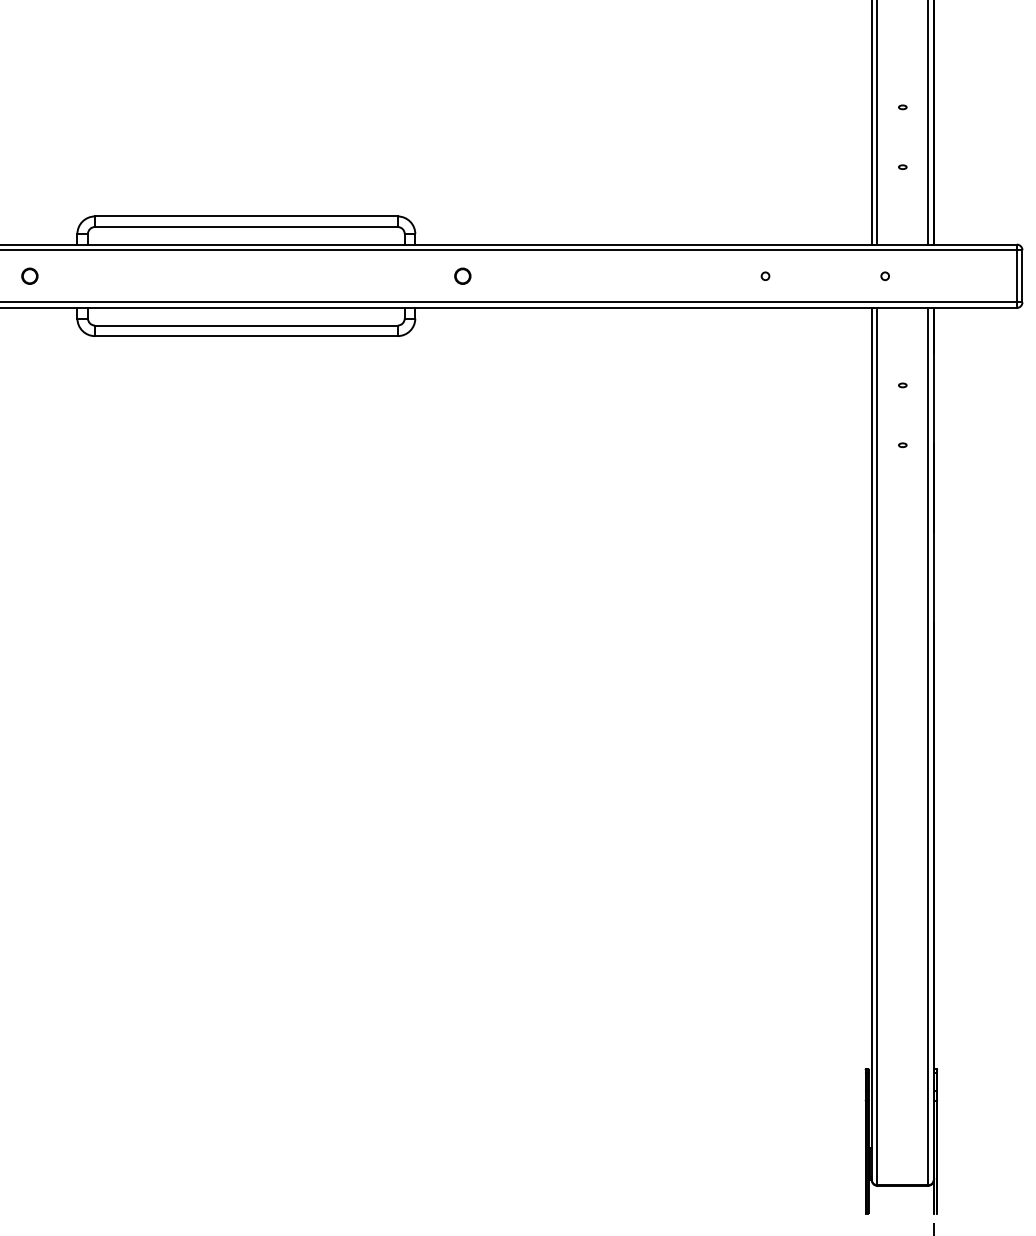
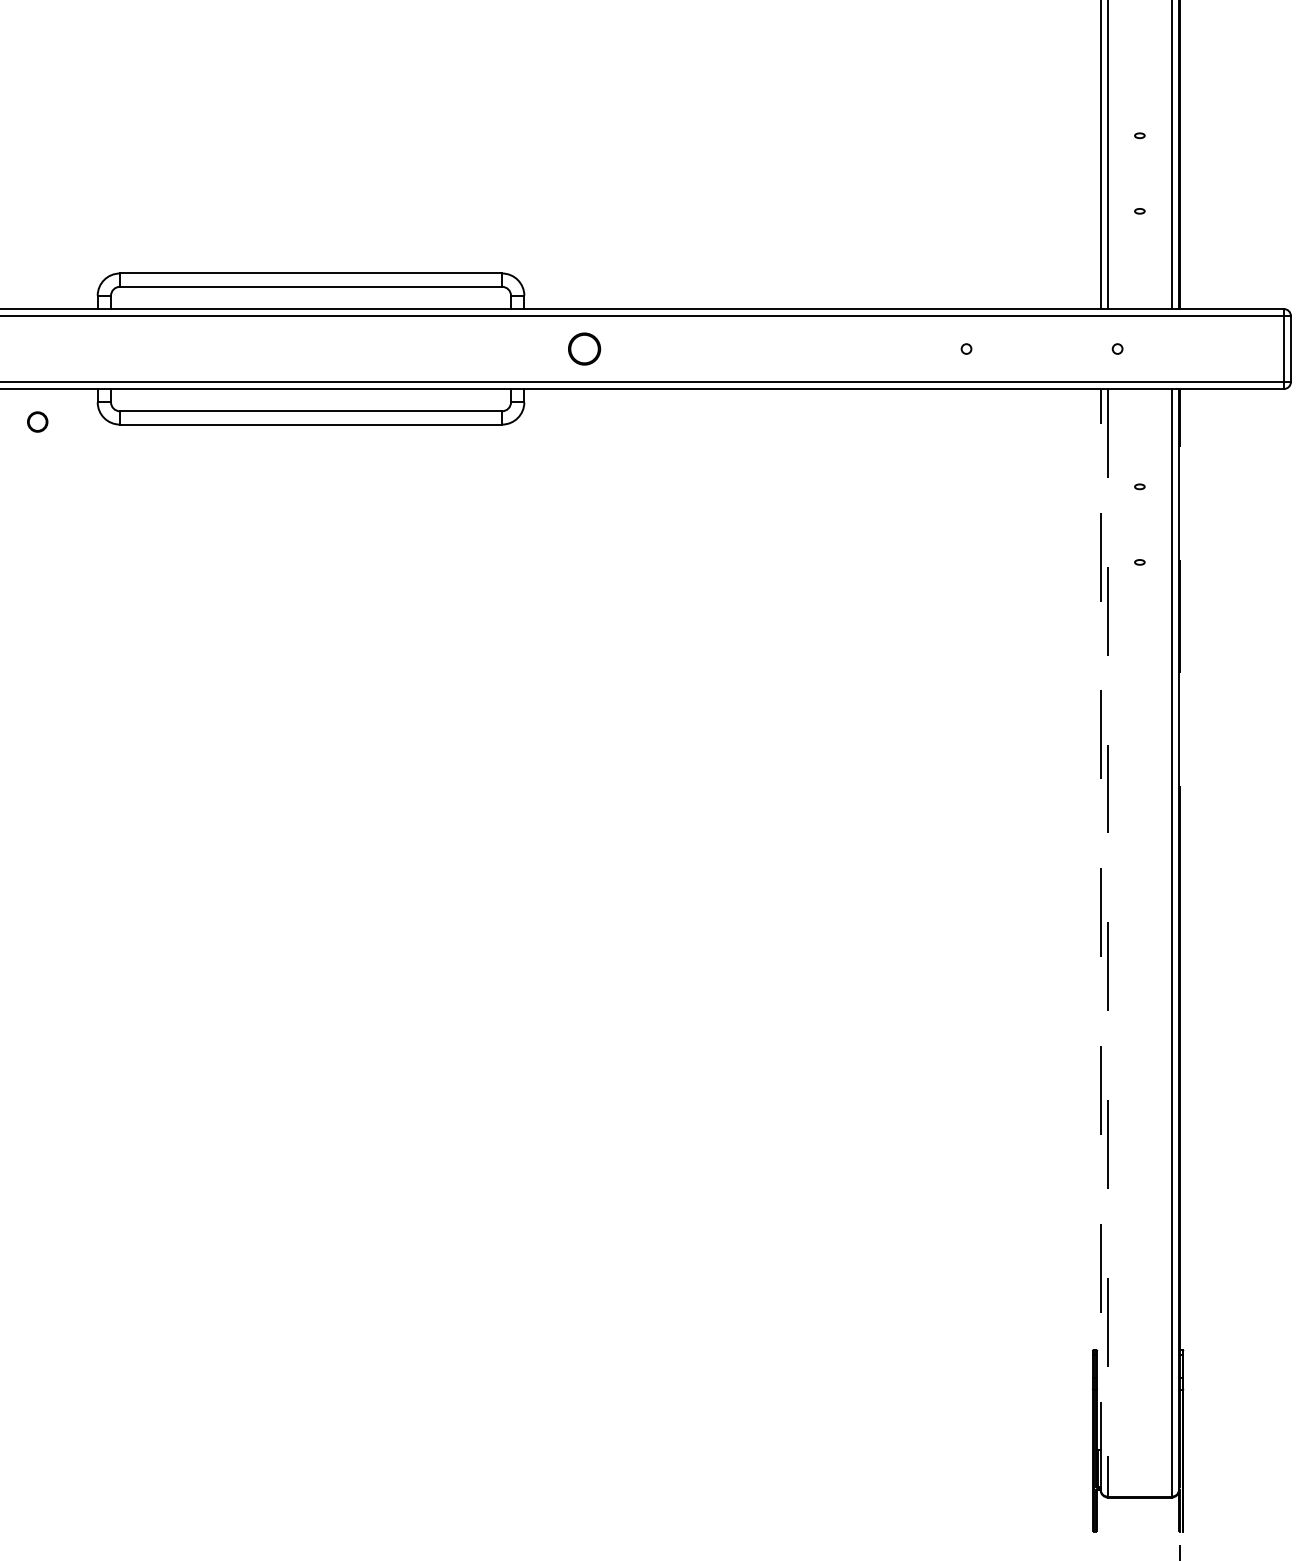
circle: (29, 275) -> (37, 421), moved
circle: (462, 275) -> (583, 348), size x1.6
line: (871, 743) -> (1100, 939), solid -> dashed
line: (877, 746) -> (1107, 942), solid -> dashed

